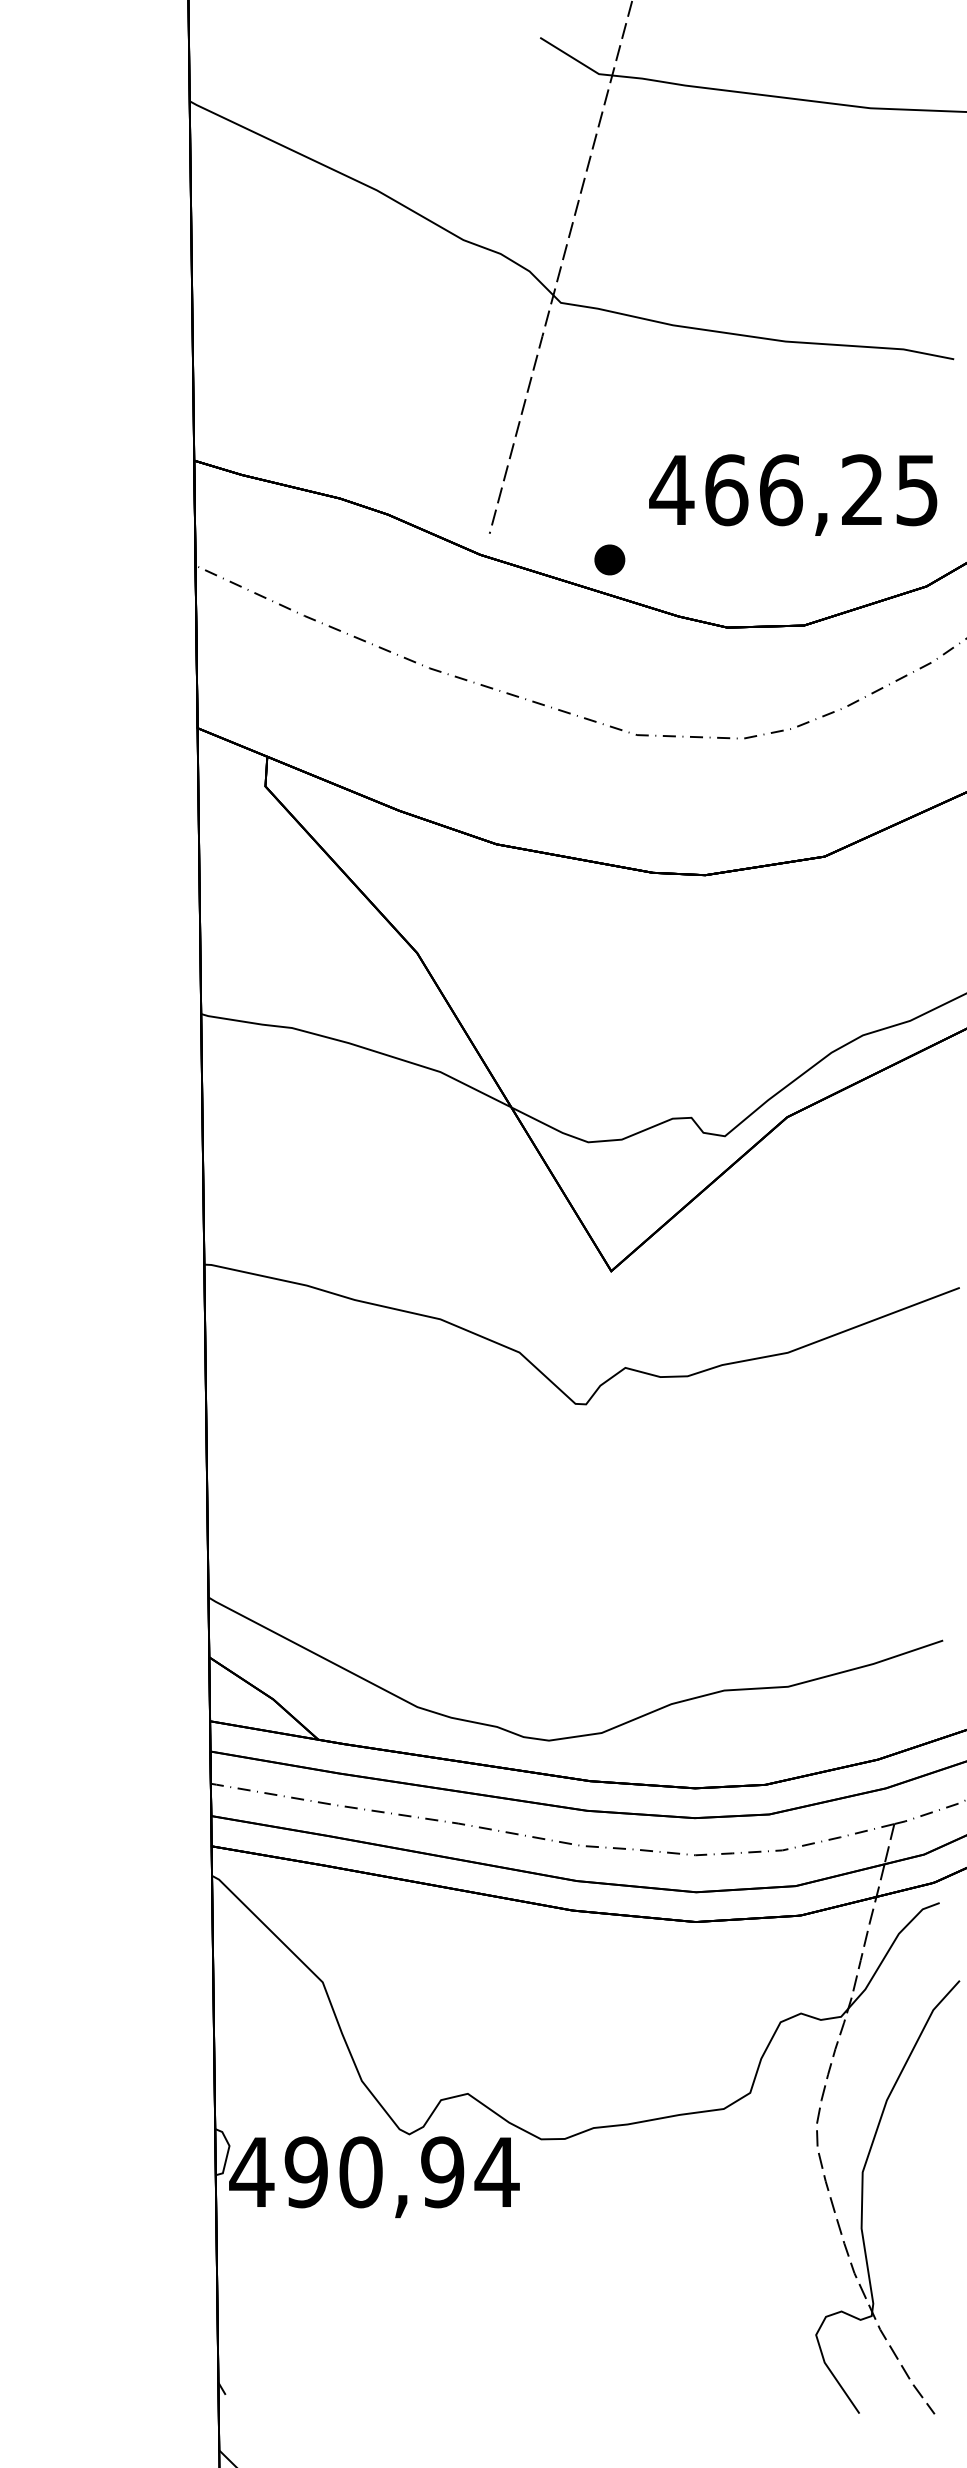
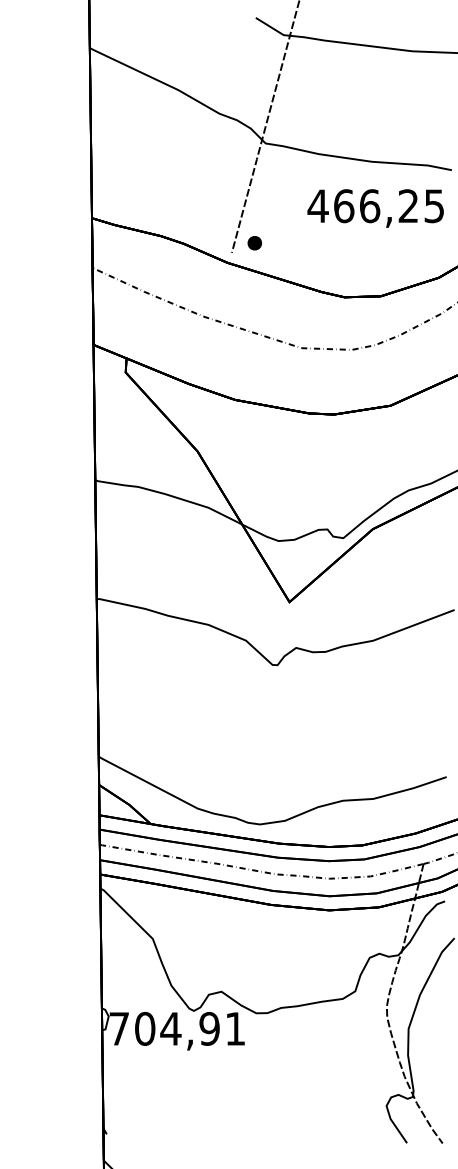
text: (792, 495) -> (375, 208), moved
part: (609, 560) -> (254, 243), moved
text: (374, 2171) -> (177, 1028), 490,94 -> 704,91

